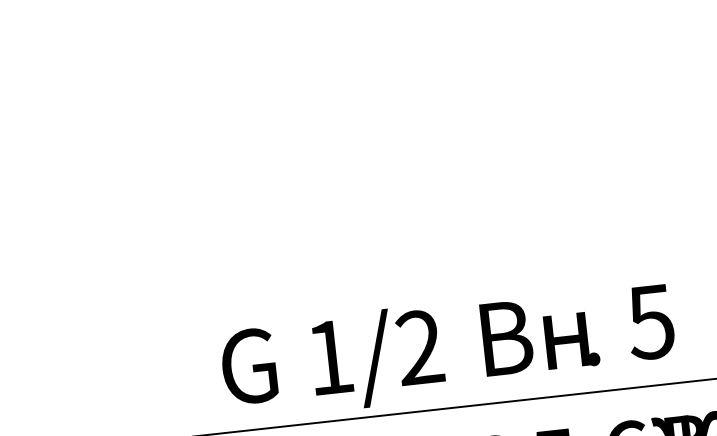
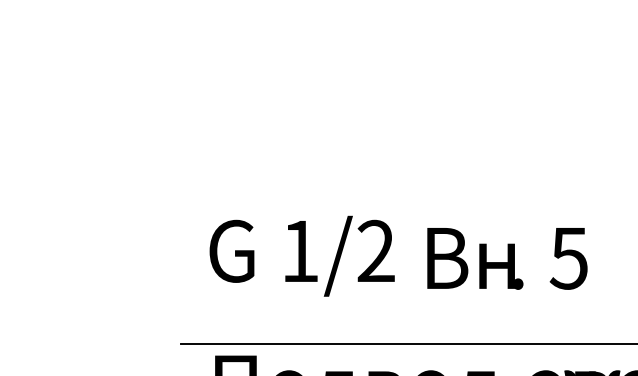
text: (578, 330) -> (507, 258), moved
text: (332, 362) -> (301, 255), moved

